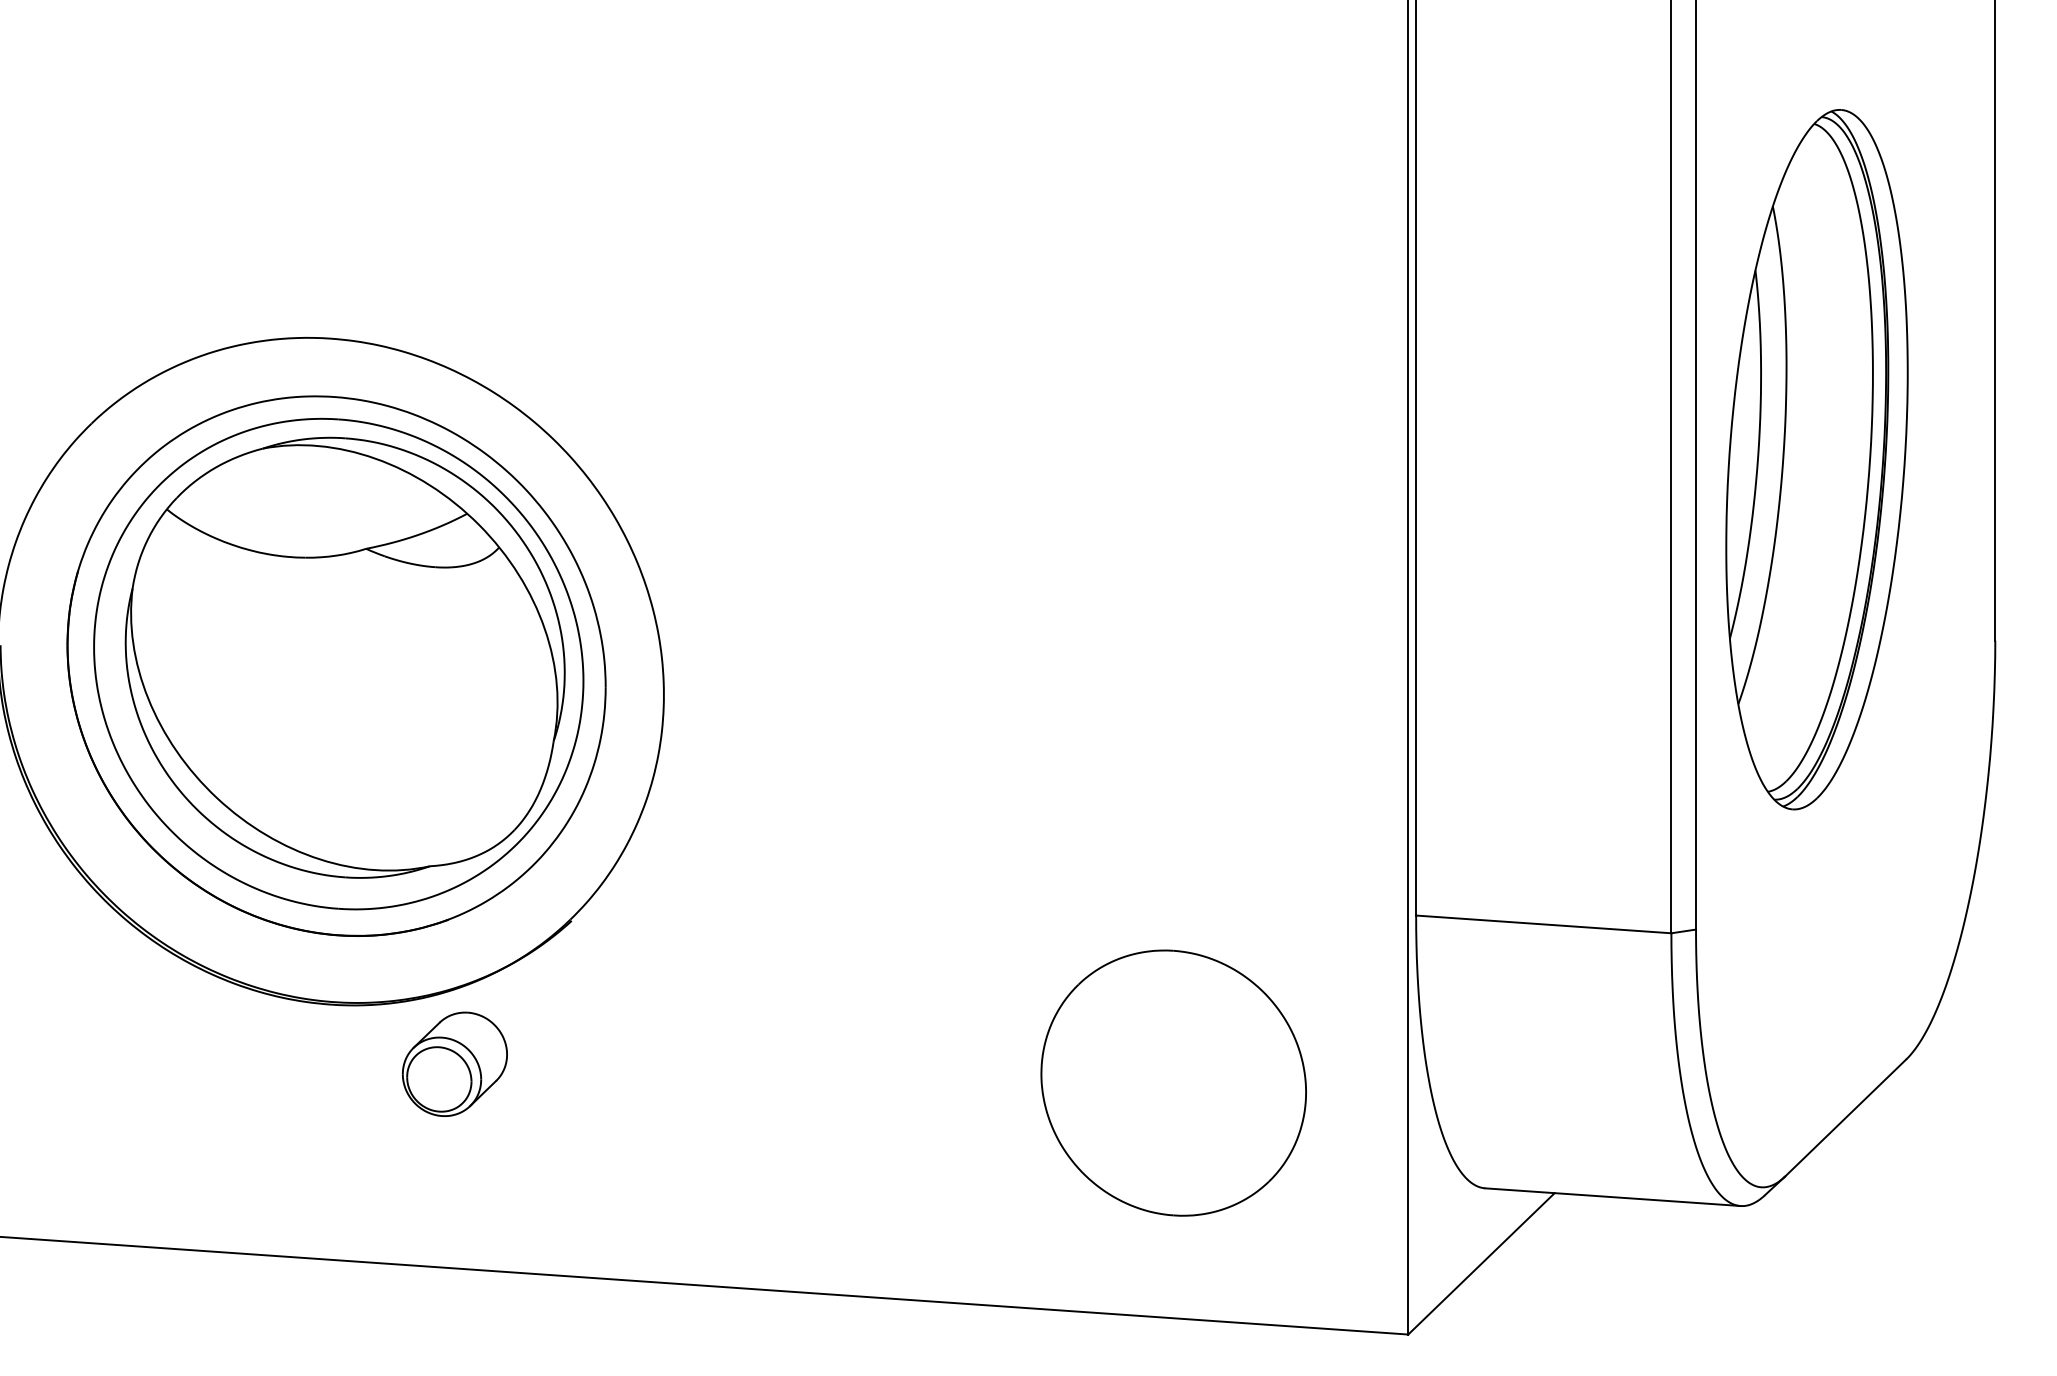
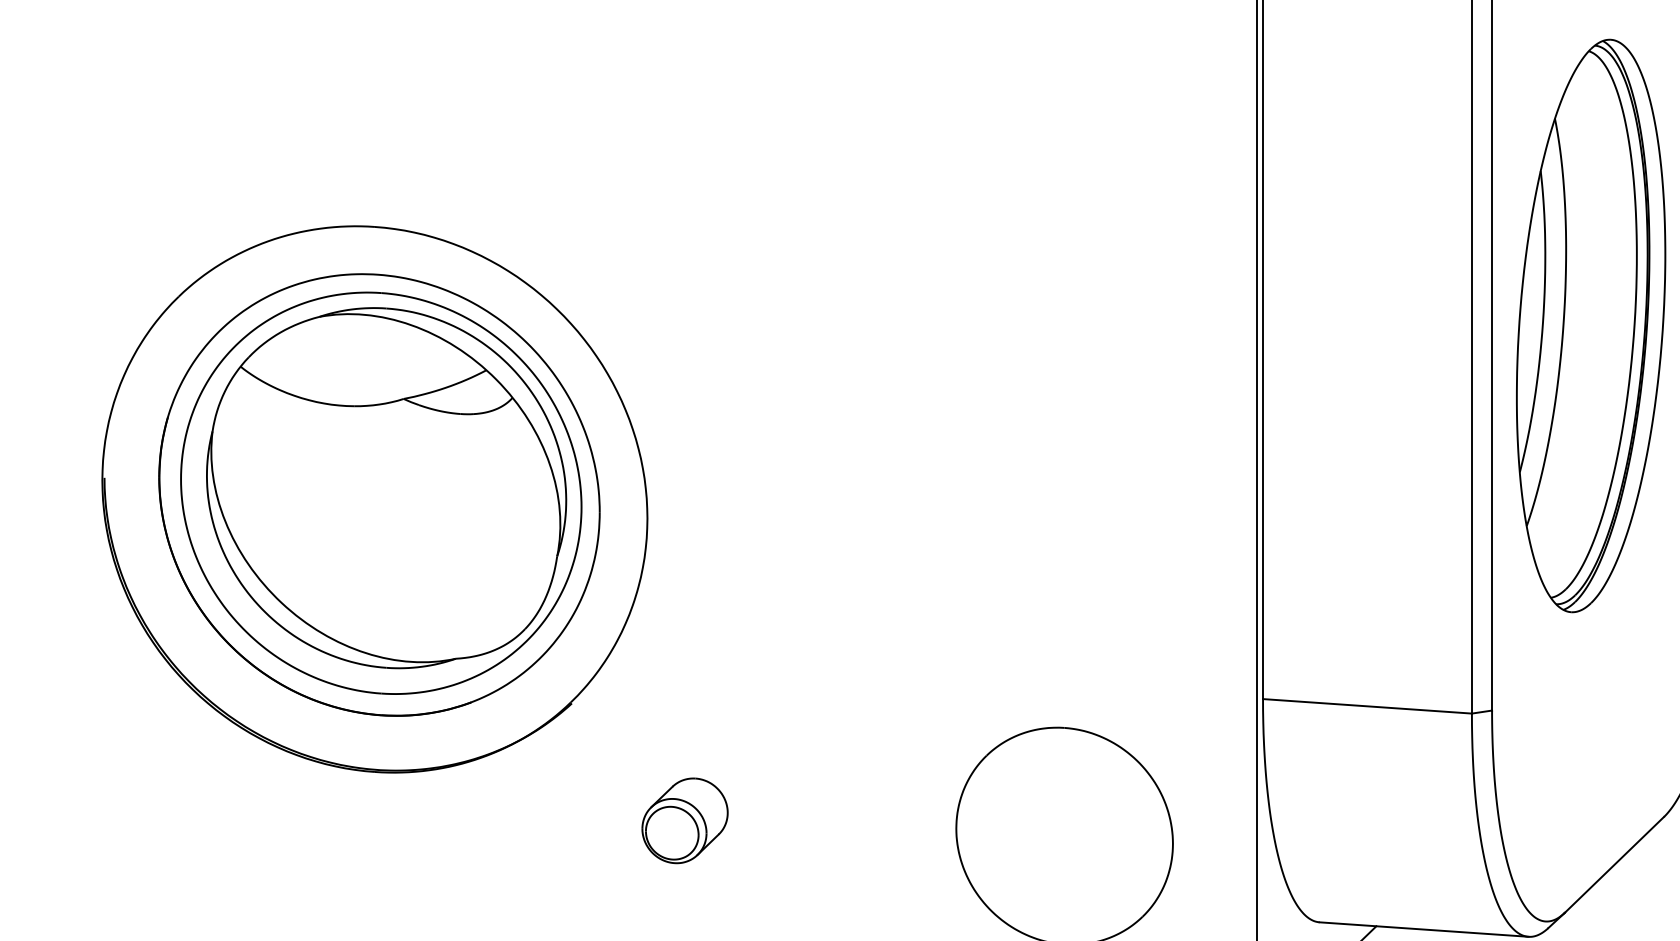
part: (454, 1063) -> (684, 820), moved

